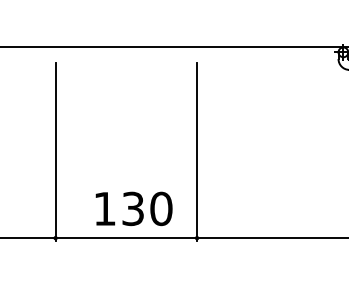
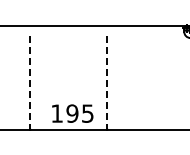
line: (56, 151) -> (30, 82), solid -> dashed
line: (197, 151) -> (107, 82), solid -> dashed
text: (146, 208) -> (79, 113), 130 -> 195

